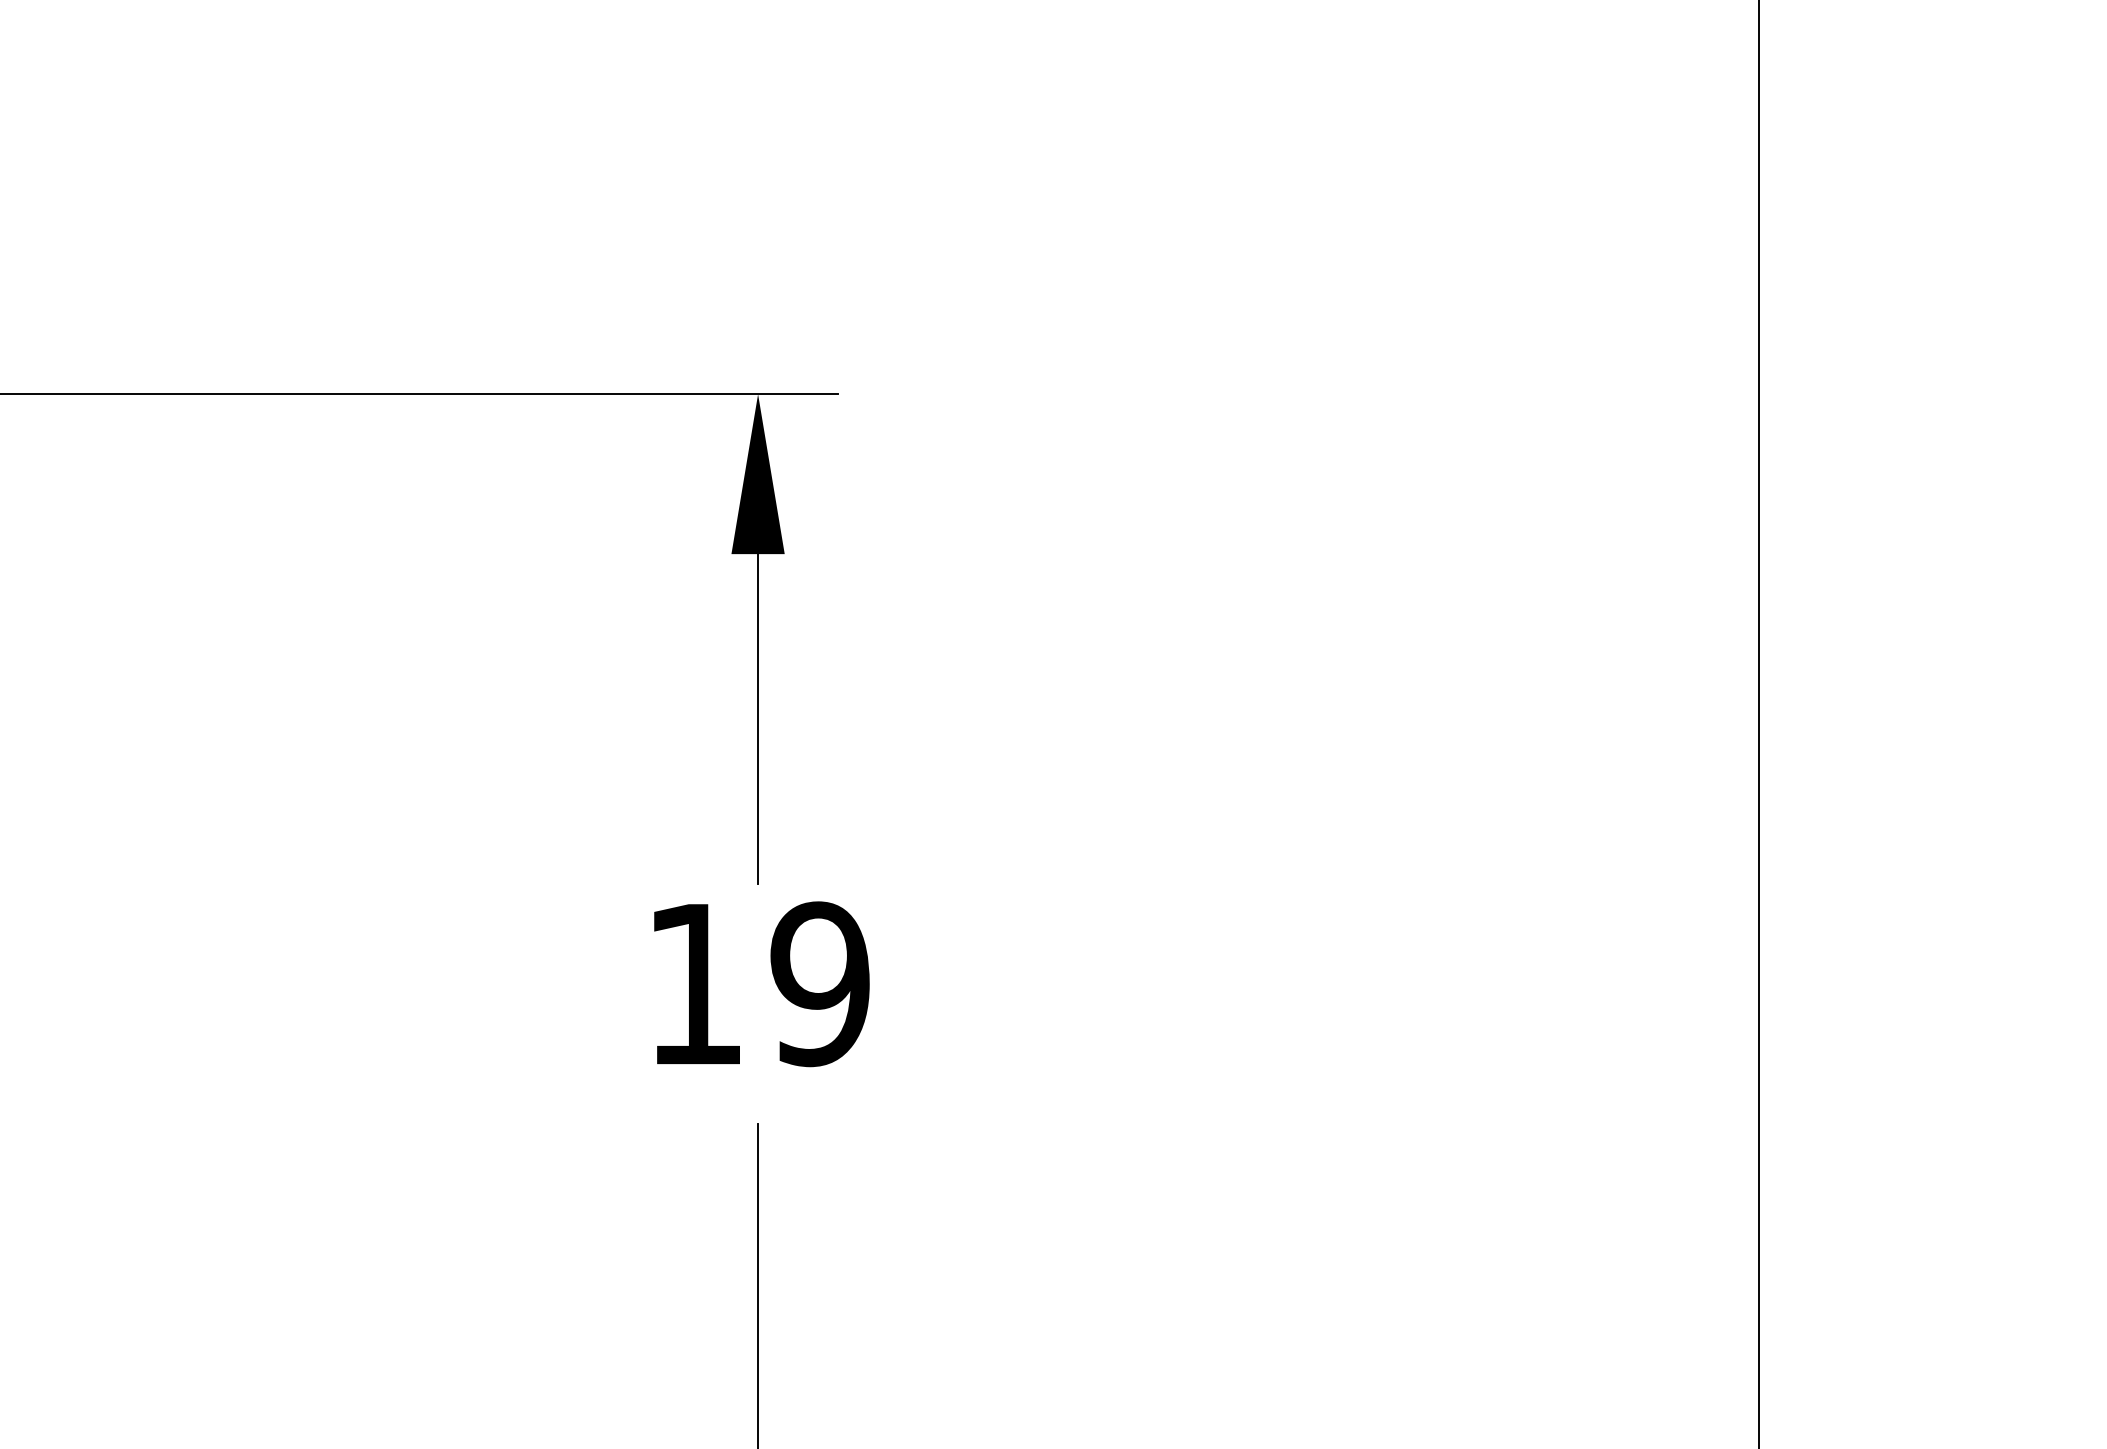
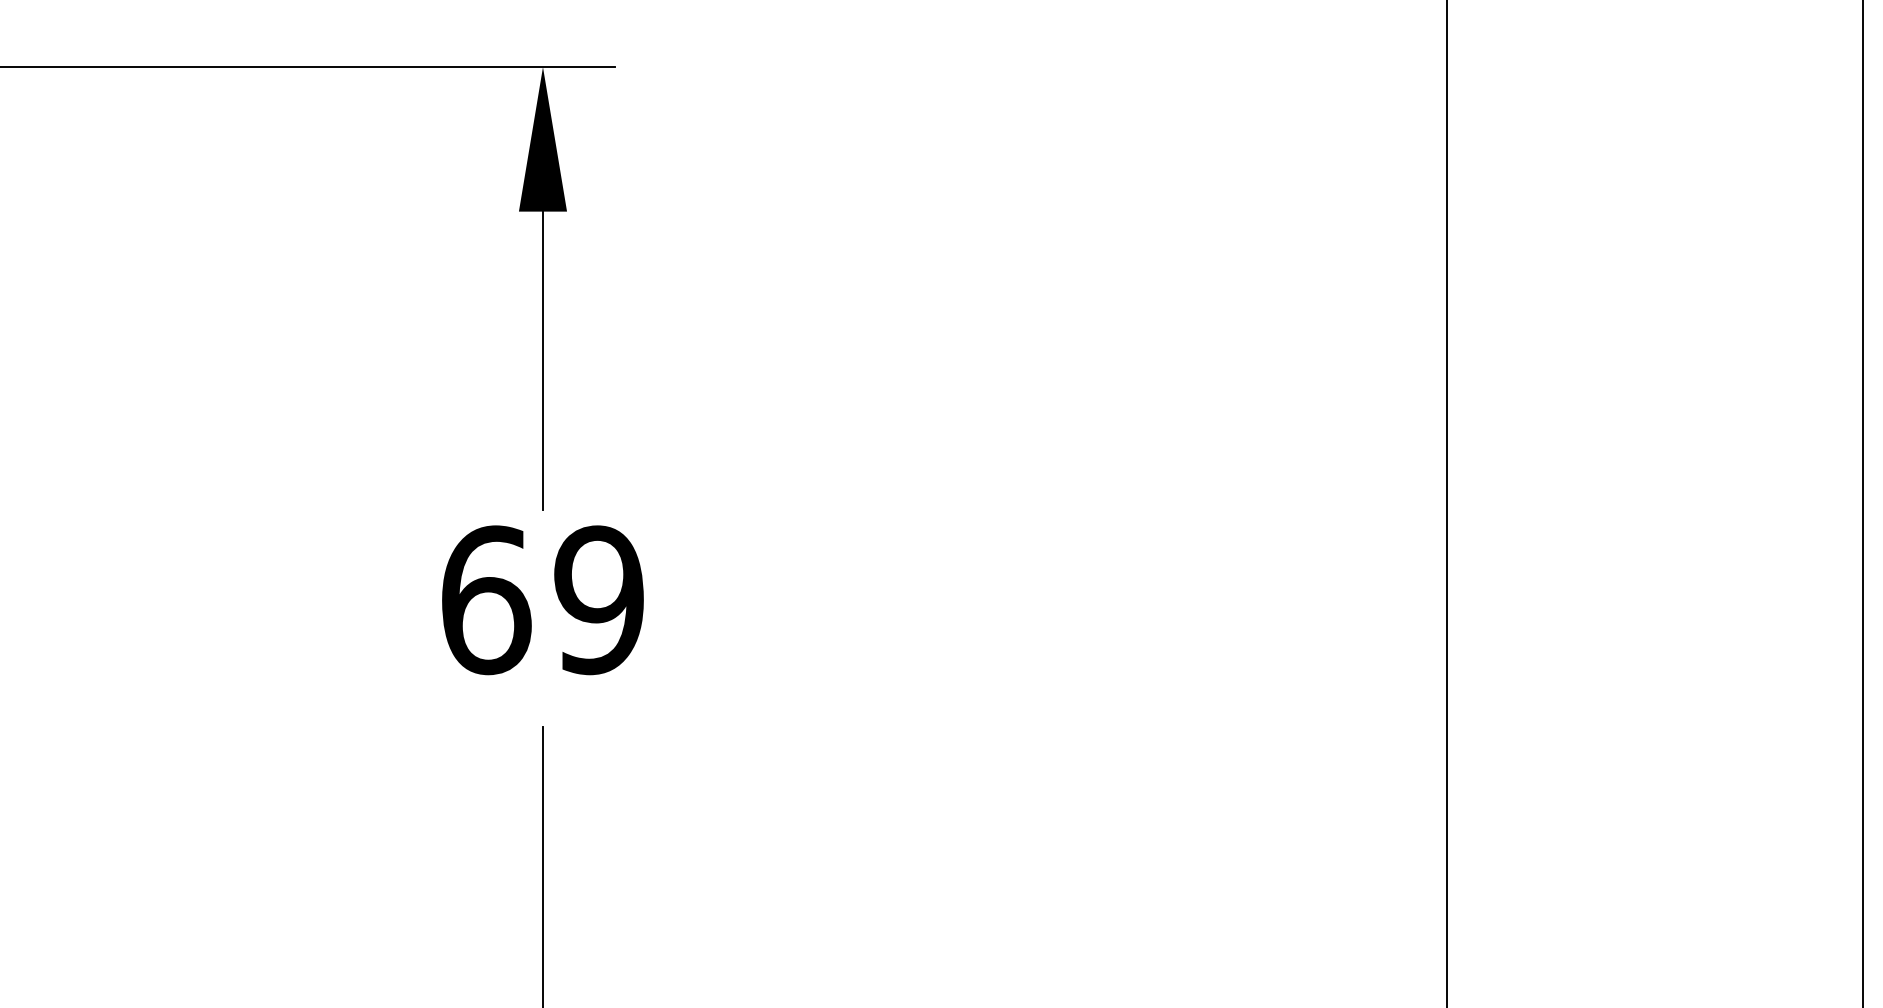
text: (695, 984) -> (486, 600), 19 -> 69

